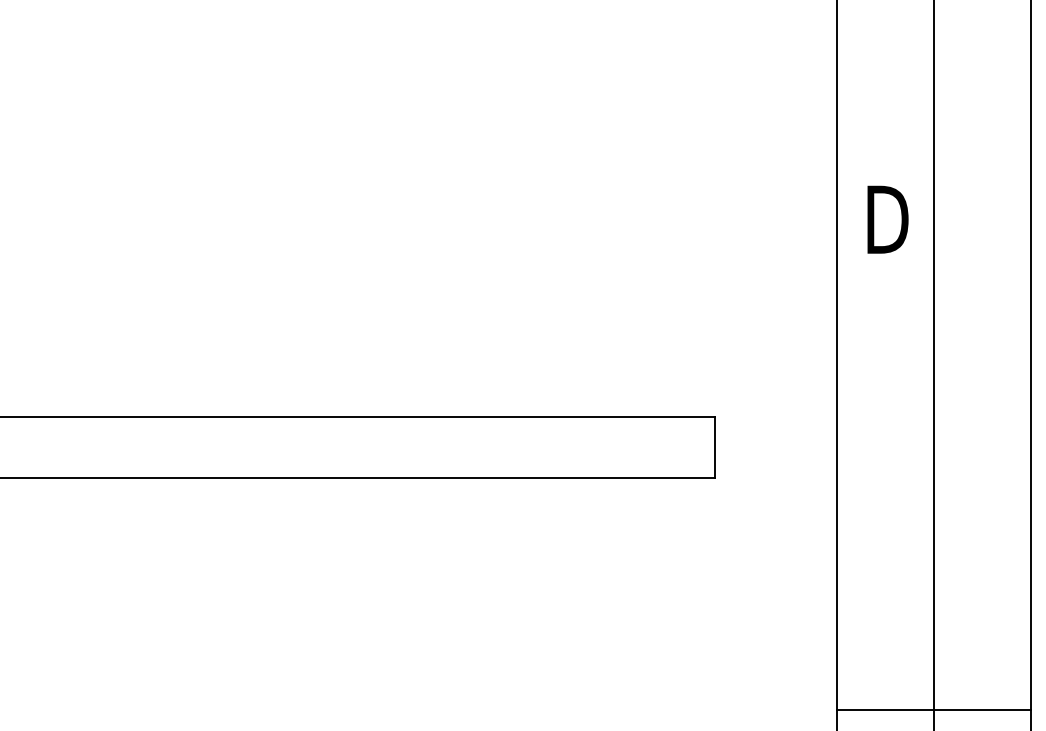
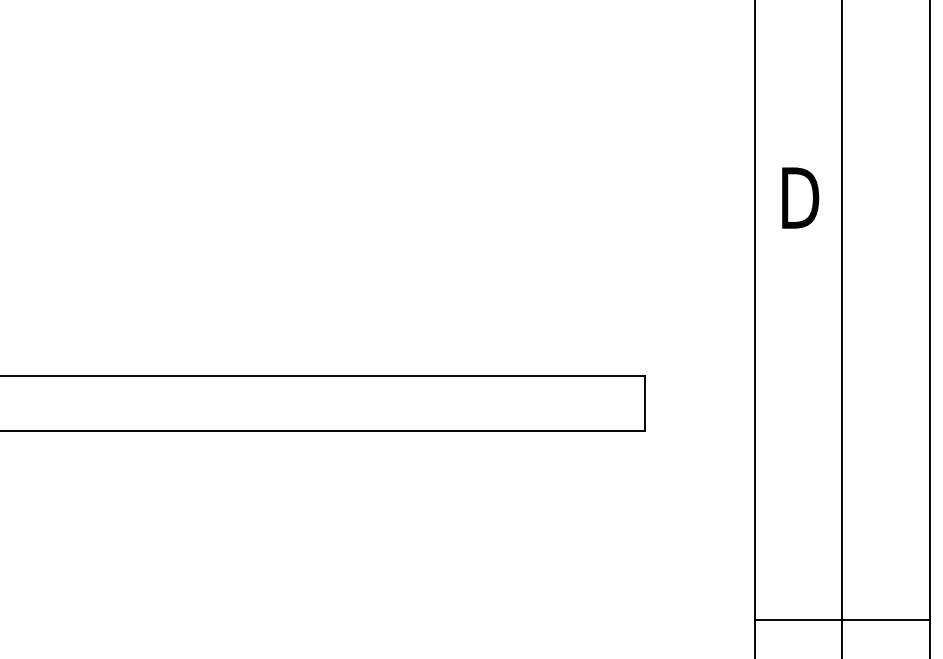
line: (933, 710) -> (841, 619), moved

